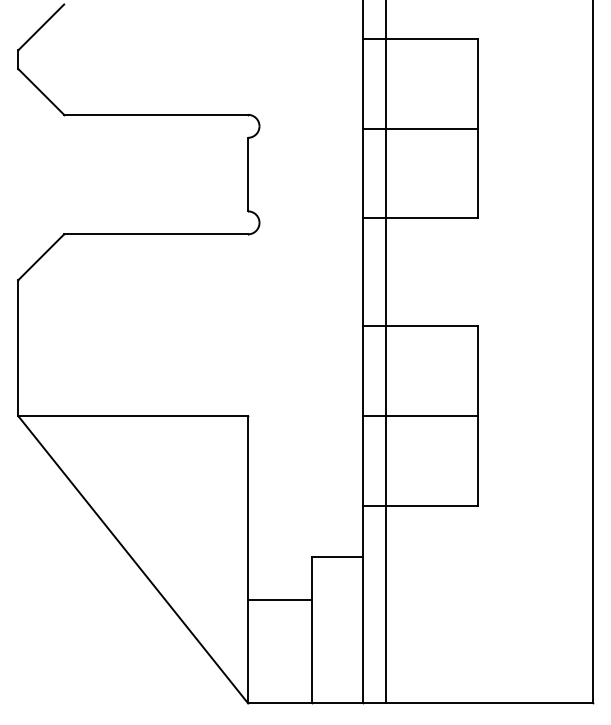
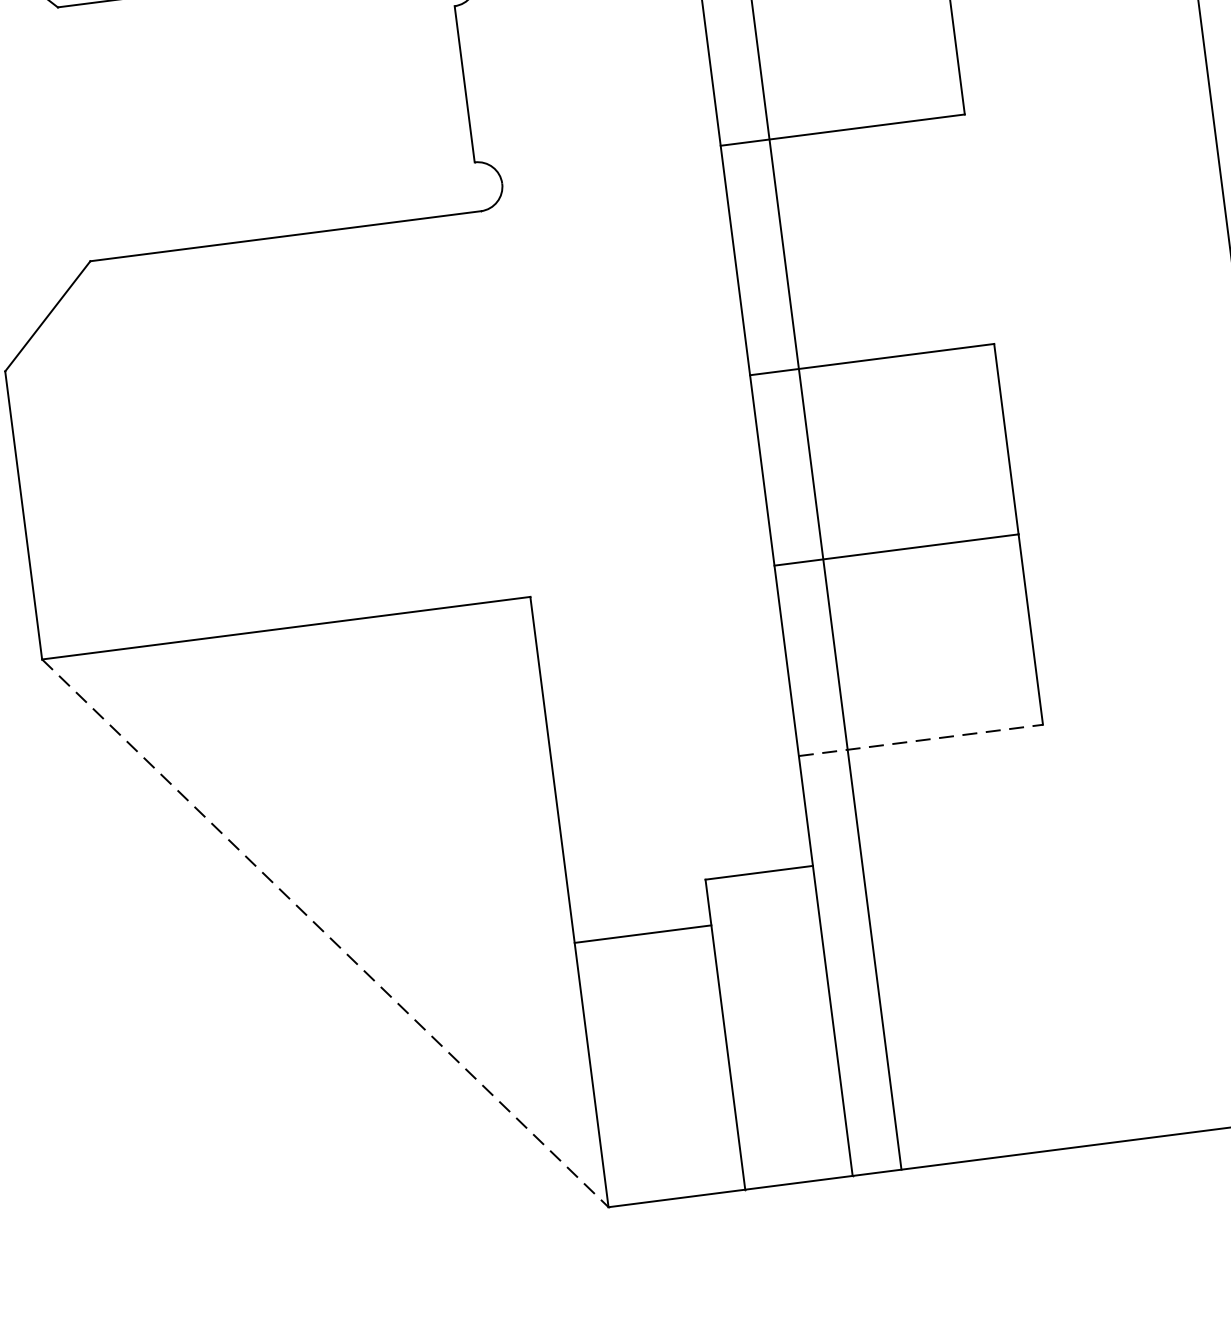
line: (420, 505) -> (921, 740), solid -> dashed
line: (133, 559) -> (326, 933), solid -> dashed
line: (280, 599) -> (643, 933), moved

